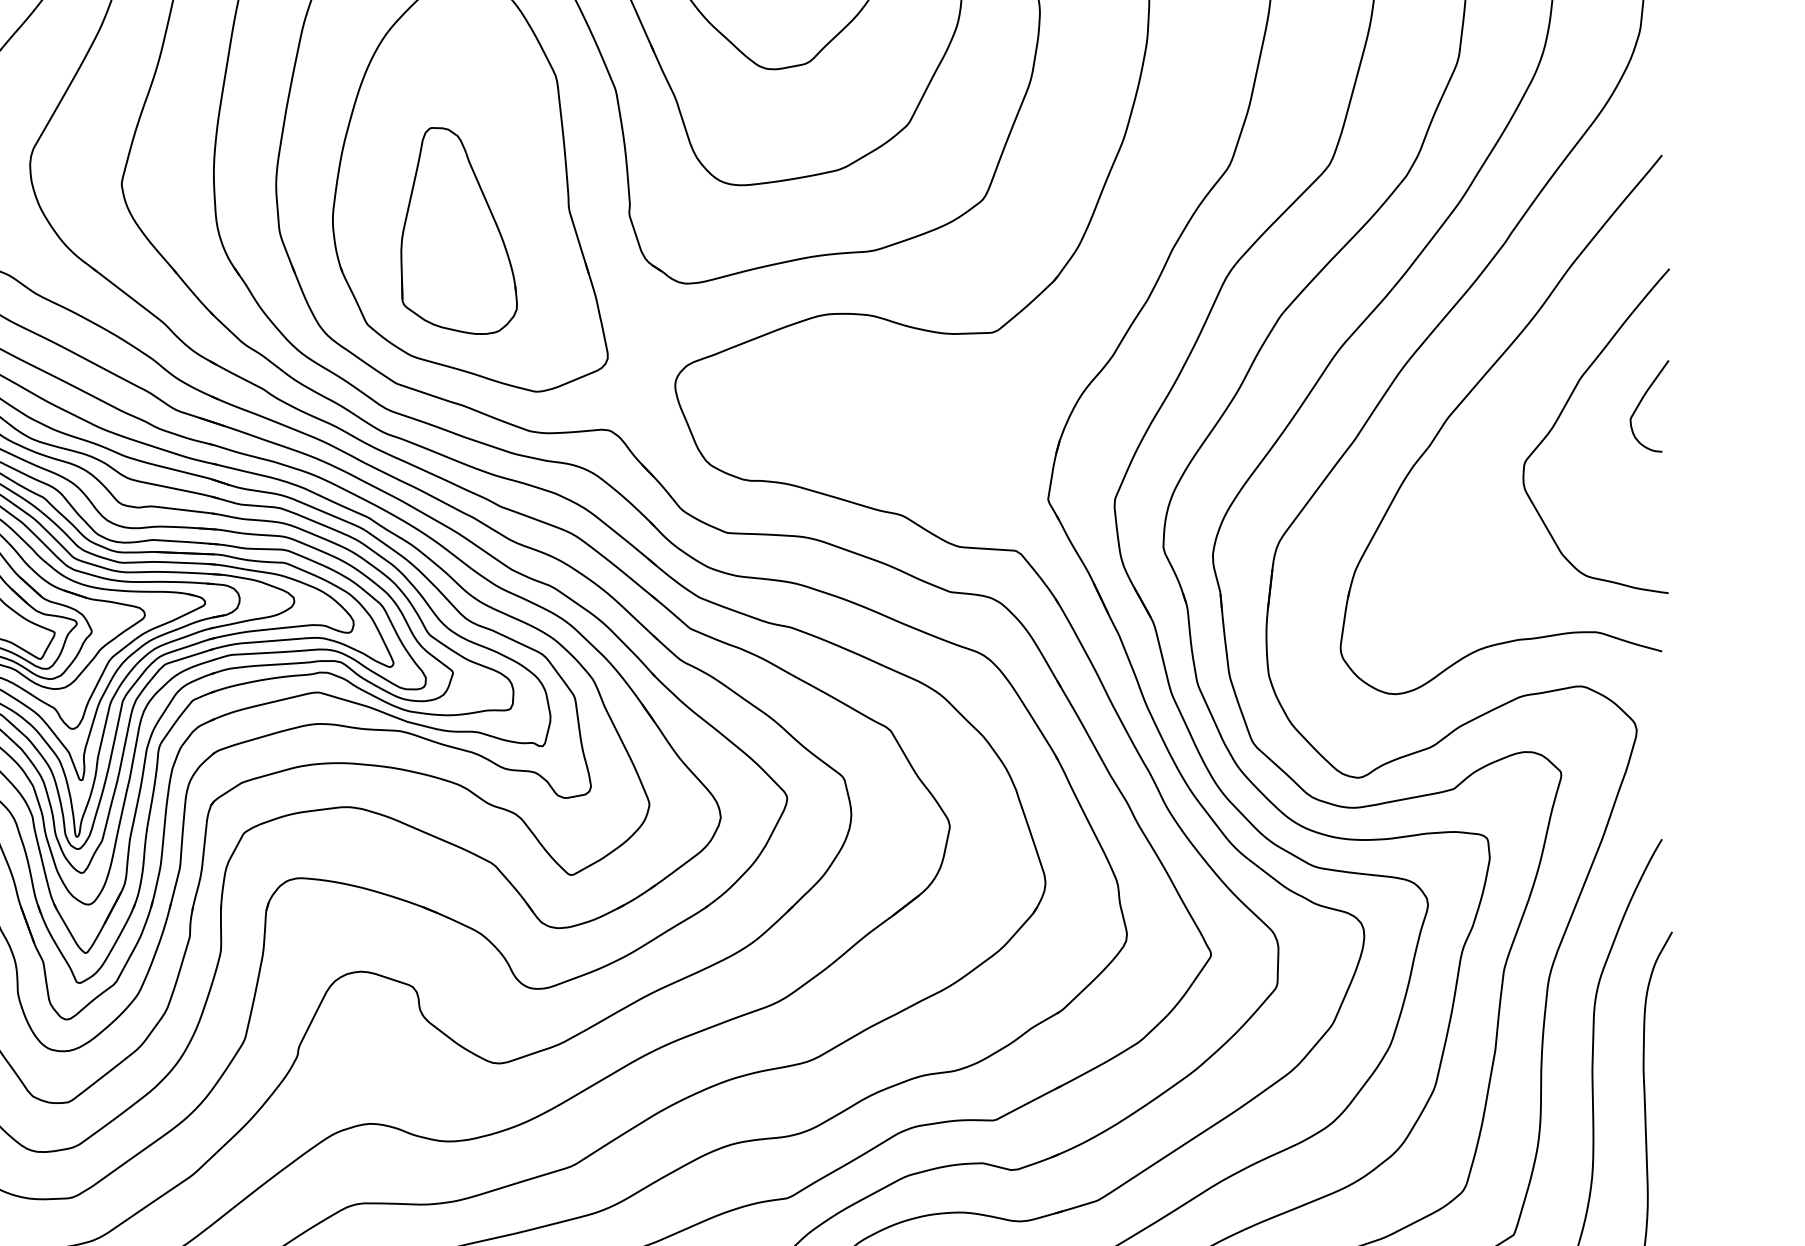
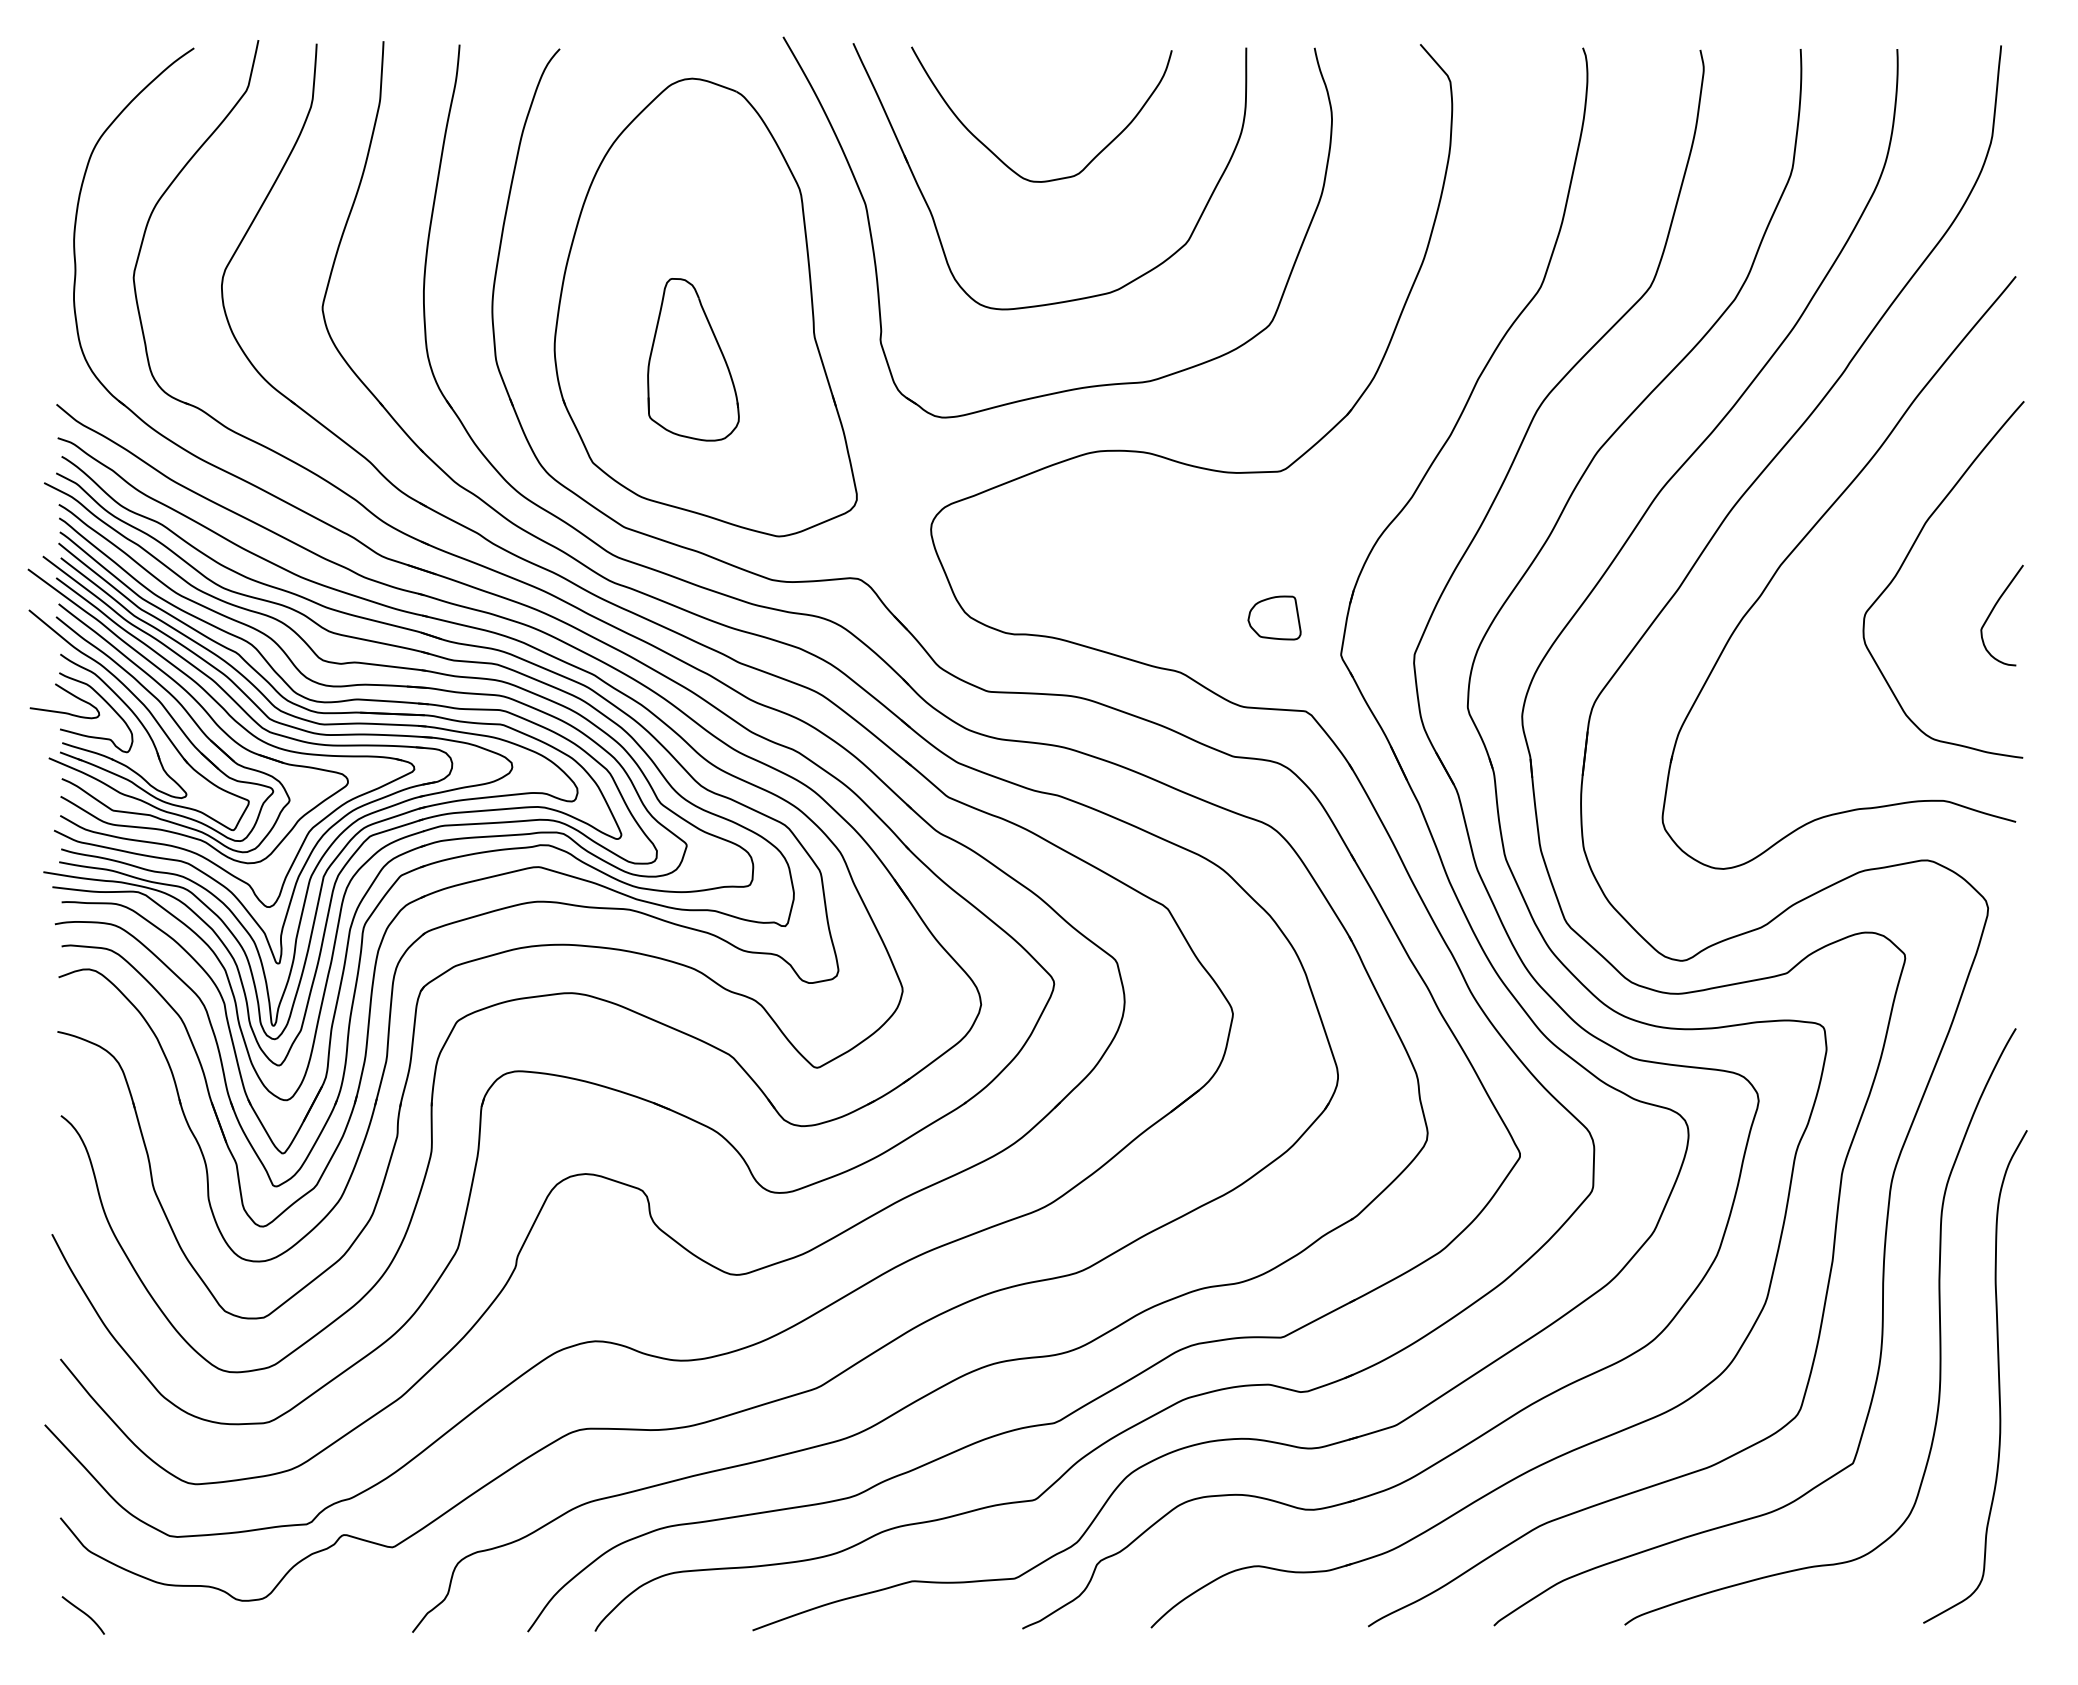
part: (459, 230) -> (693, 359), size x0.71
curve: (1641, 401) -> (1993, 610), moved
part: (987, 465) -> (1274, 617), added

